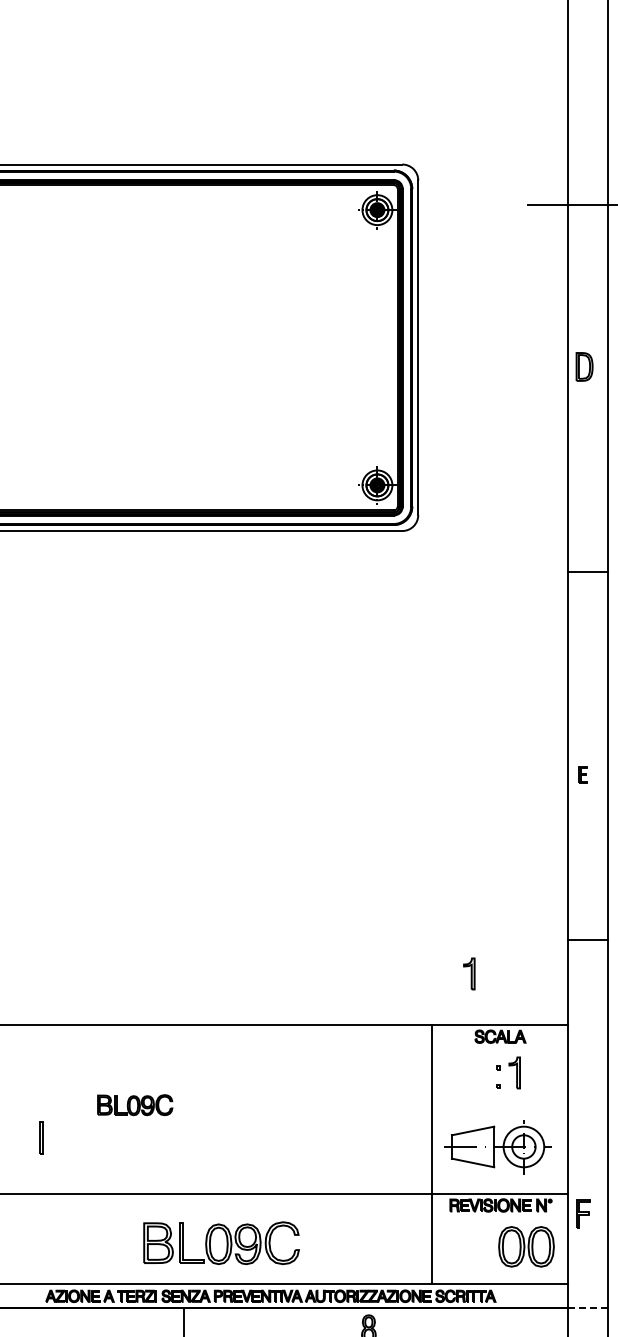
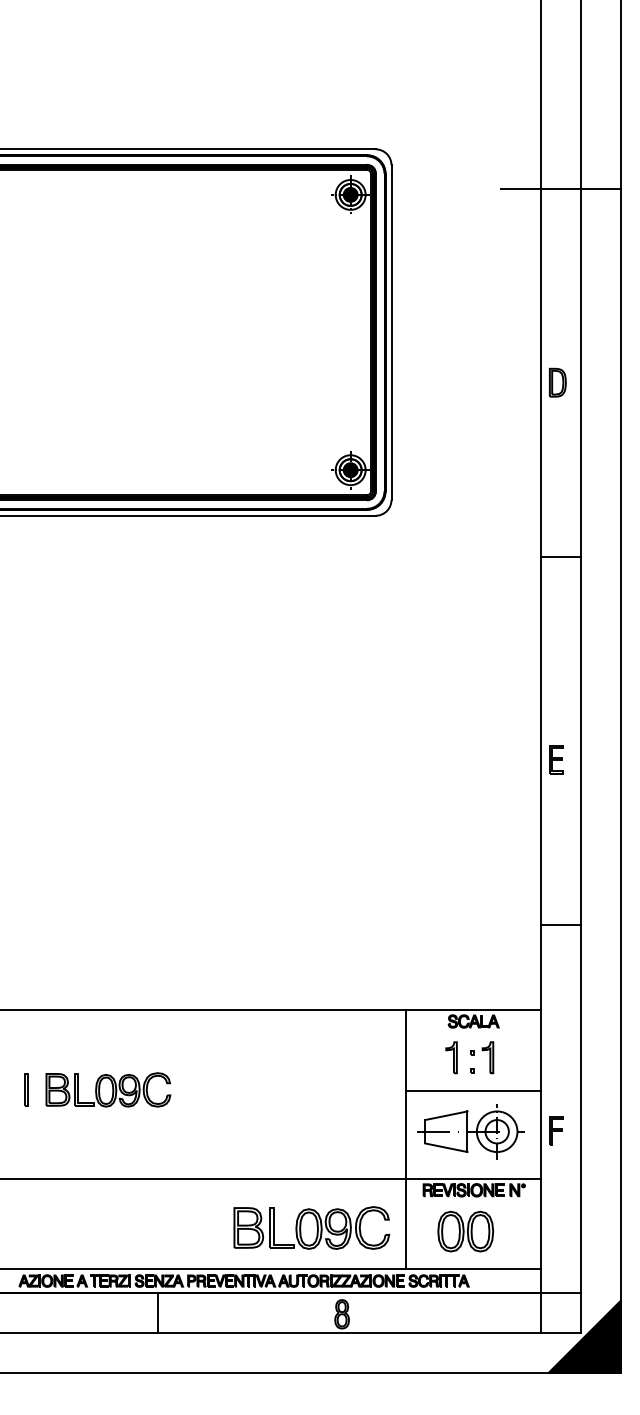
part: (584, 366) -> (557, 382), moved
part: (583, 774) -> (556, 759), size x1.67
part: (469, 973) -> (451, 1057), moved
part: (135, 1104) -> (108, 1089), size x1.67
line: (500, 1105) -> (473, 1090), added
line: (40, 1137) -> (25, 1089), moved
part: (583, 1213) -> (556, 1130), moved
part: (221, 1242) -> (311, 1227), moved
part: (526, 1246) -> (465, 1231), moved
line: (587, 1307) -> (560, 1292), dashed -> solid

